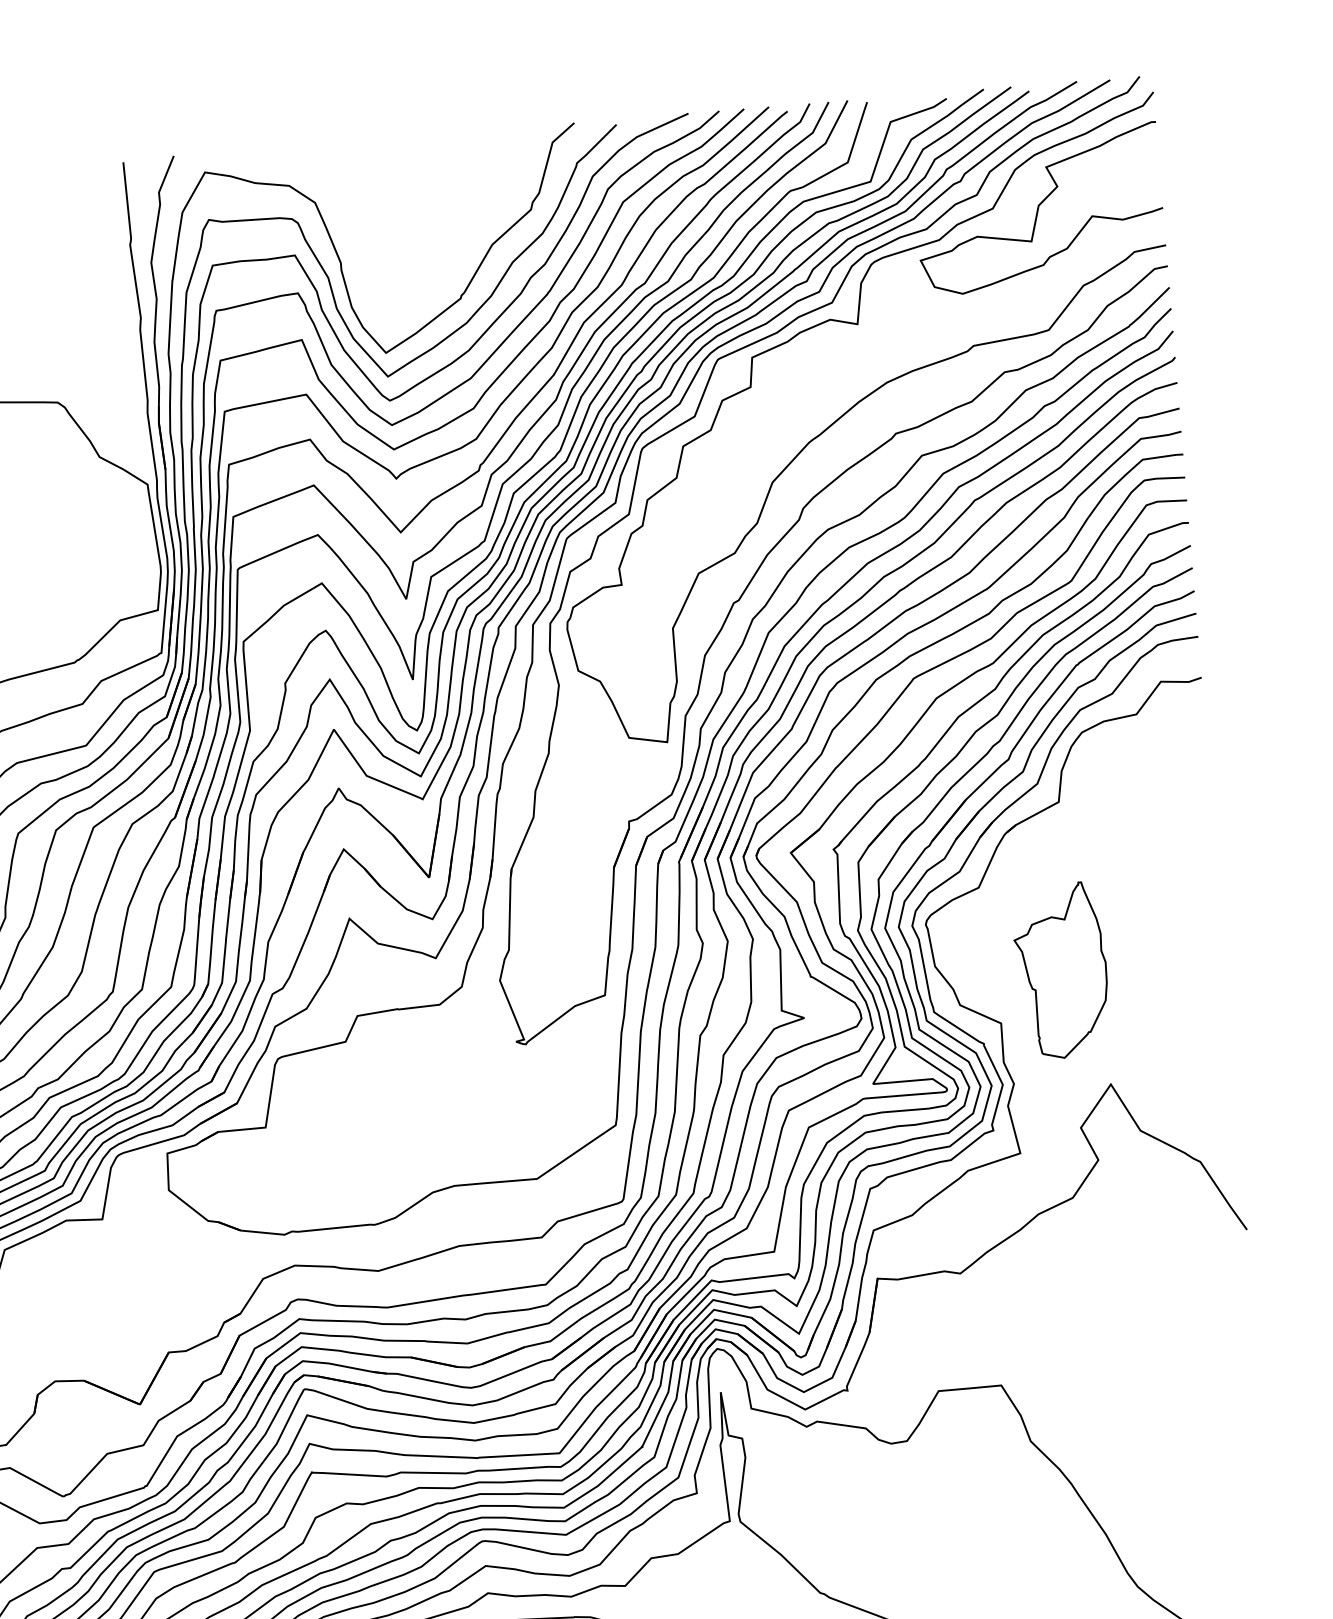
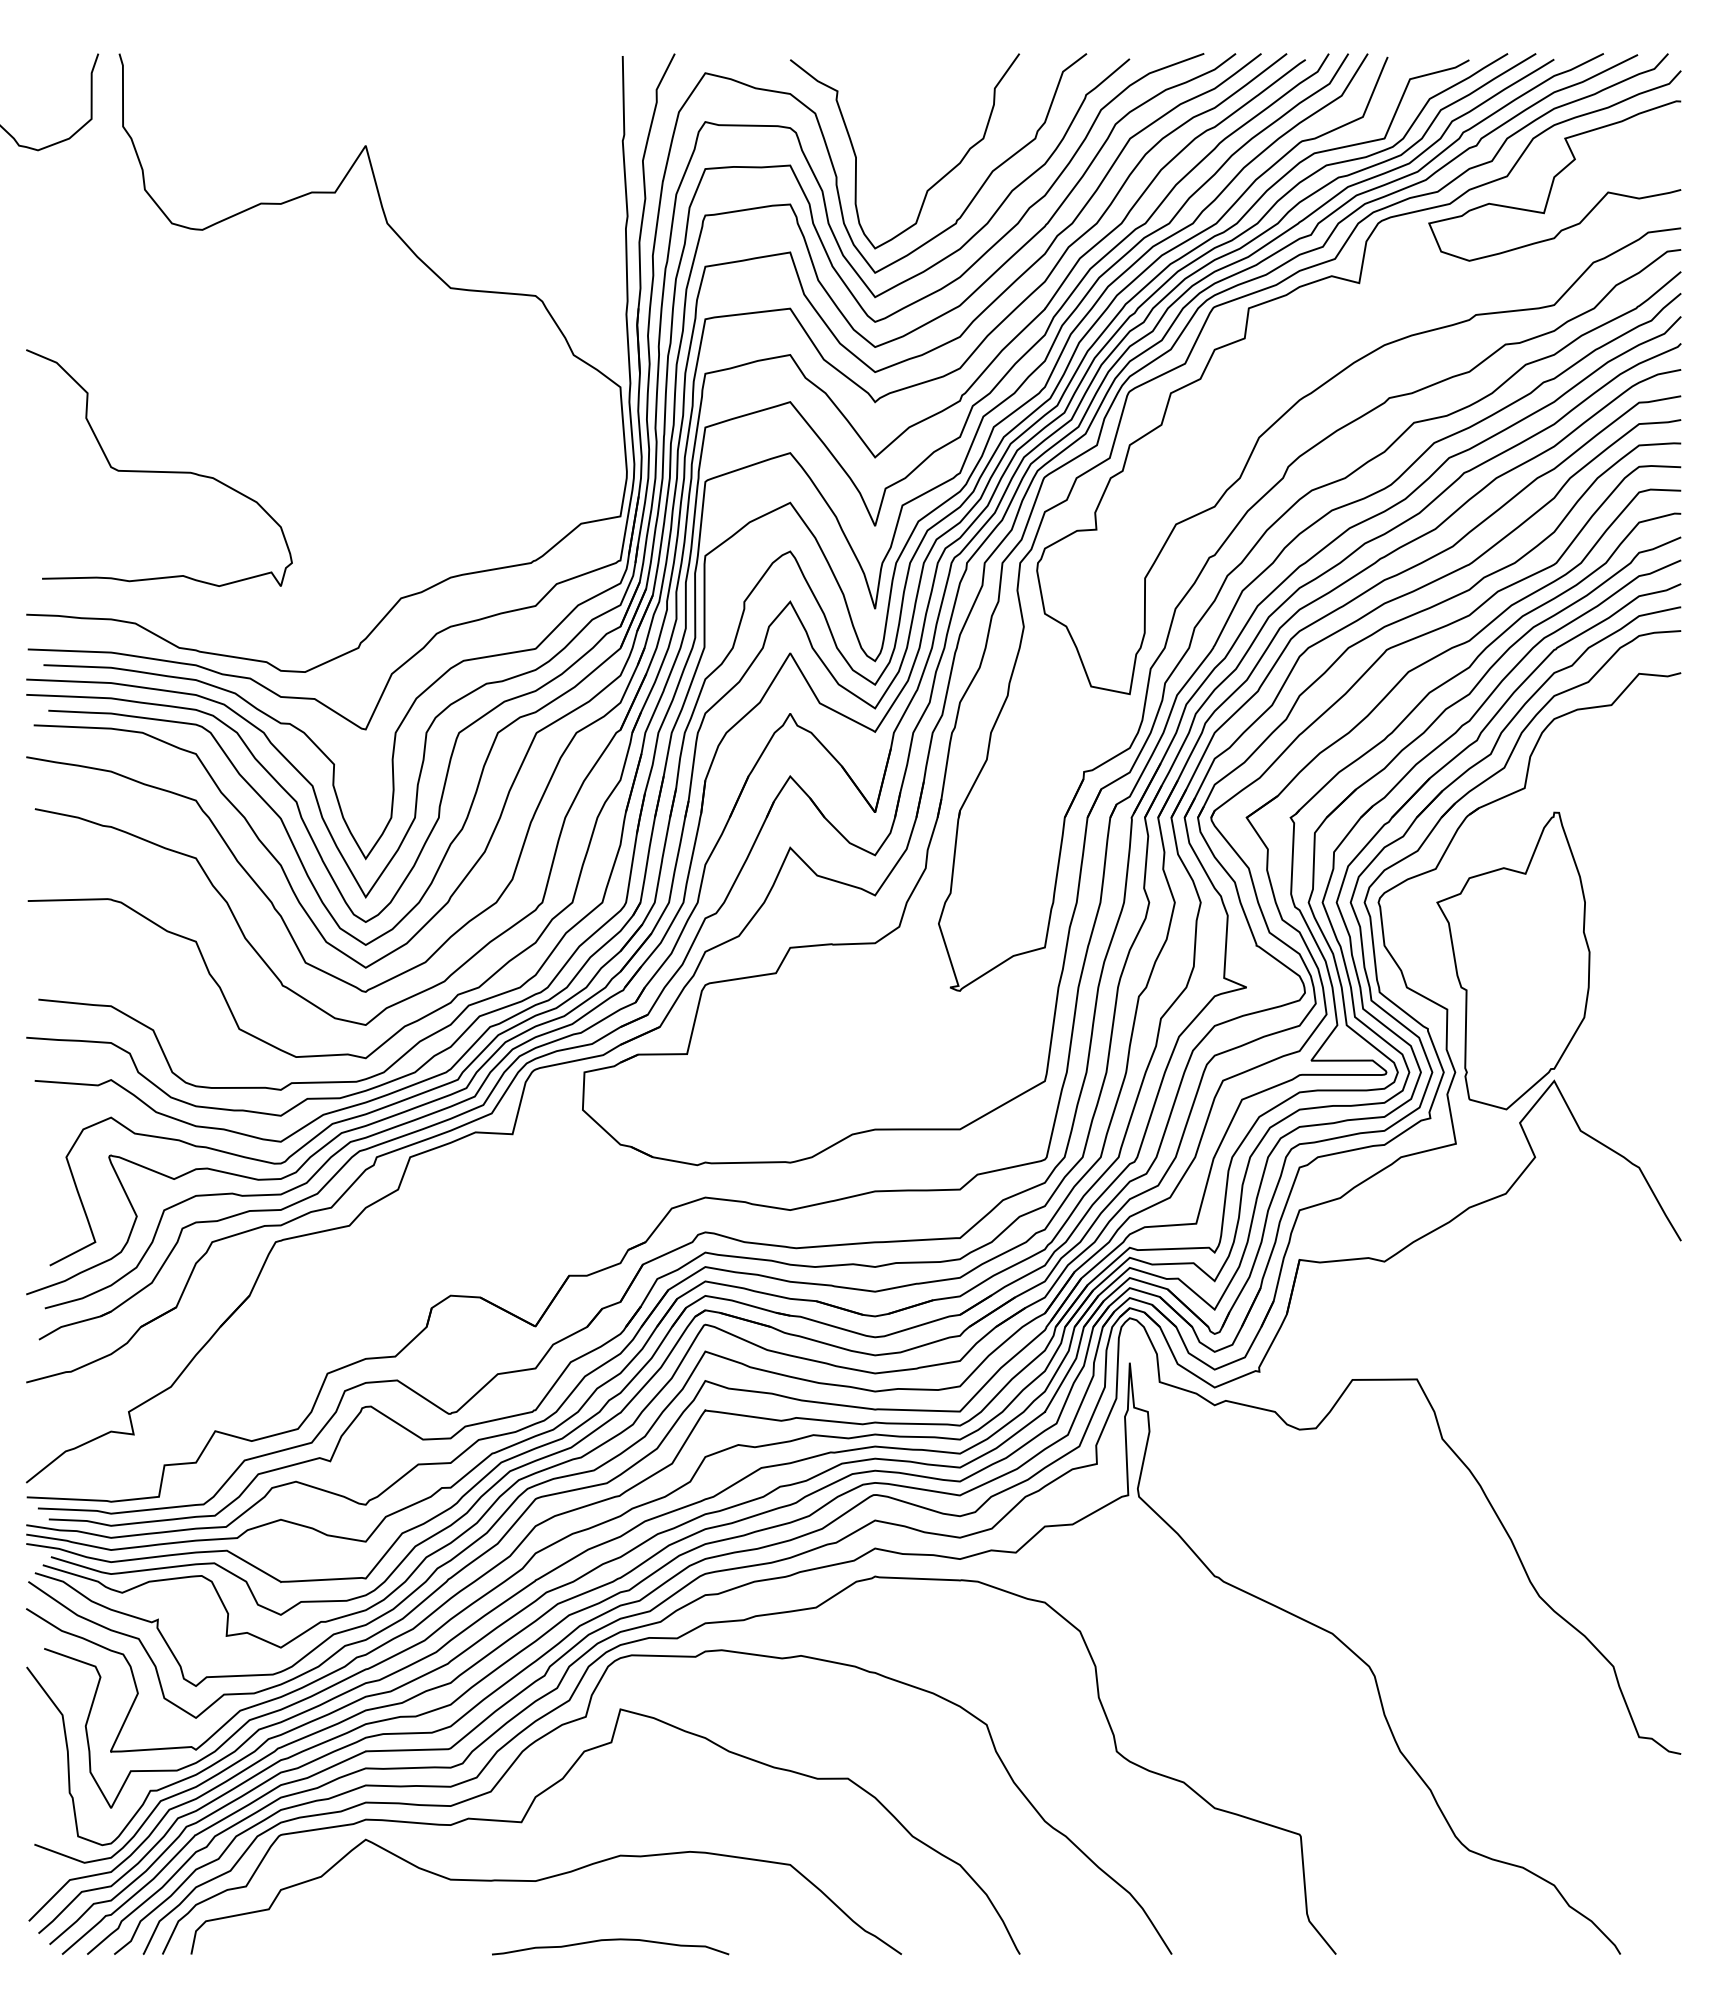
curve: (437, 260) -> (935, 182), added
part: (1061, 970) -> (1513, 960), size x1.67

